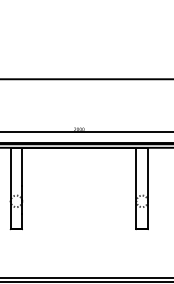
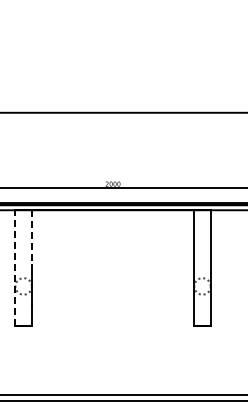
line: (21, 167) -> (31, 238), solid -> dashed
line: (10, 188) -> (15, 267), solid -> dashed

